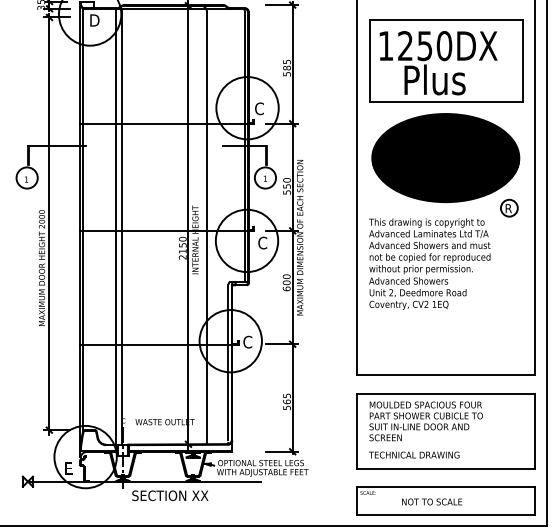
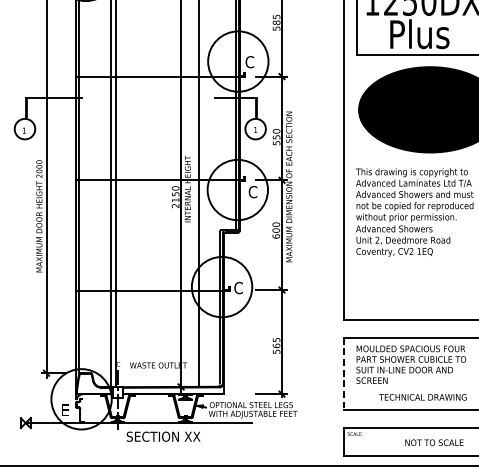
line: (357, 431) -> (344, 374), solid -> dashed
text: (414, 454) -> (423, 396), moved
text: (431, 501) -> (433, 442), moved

